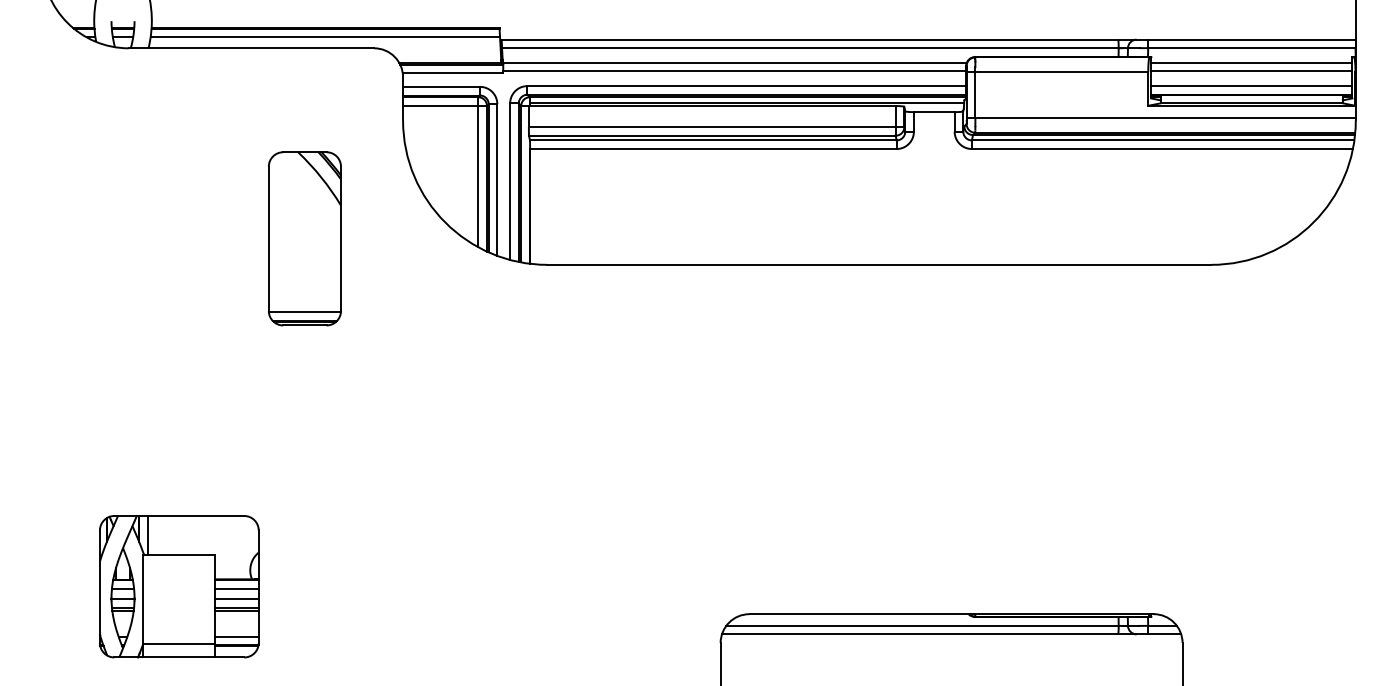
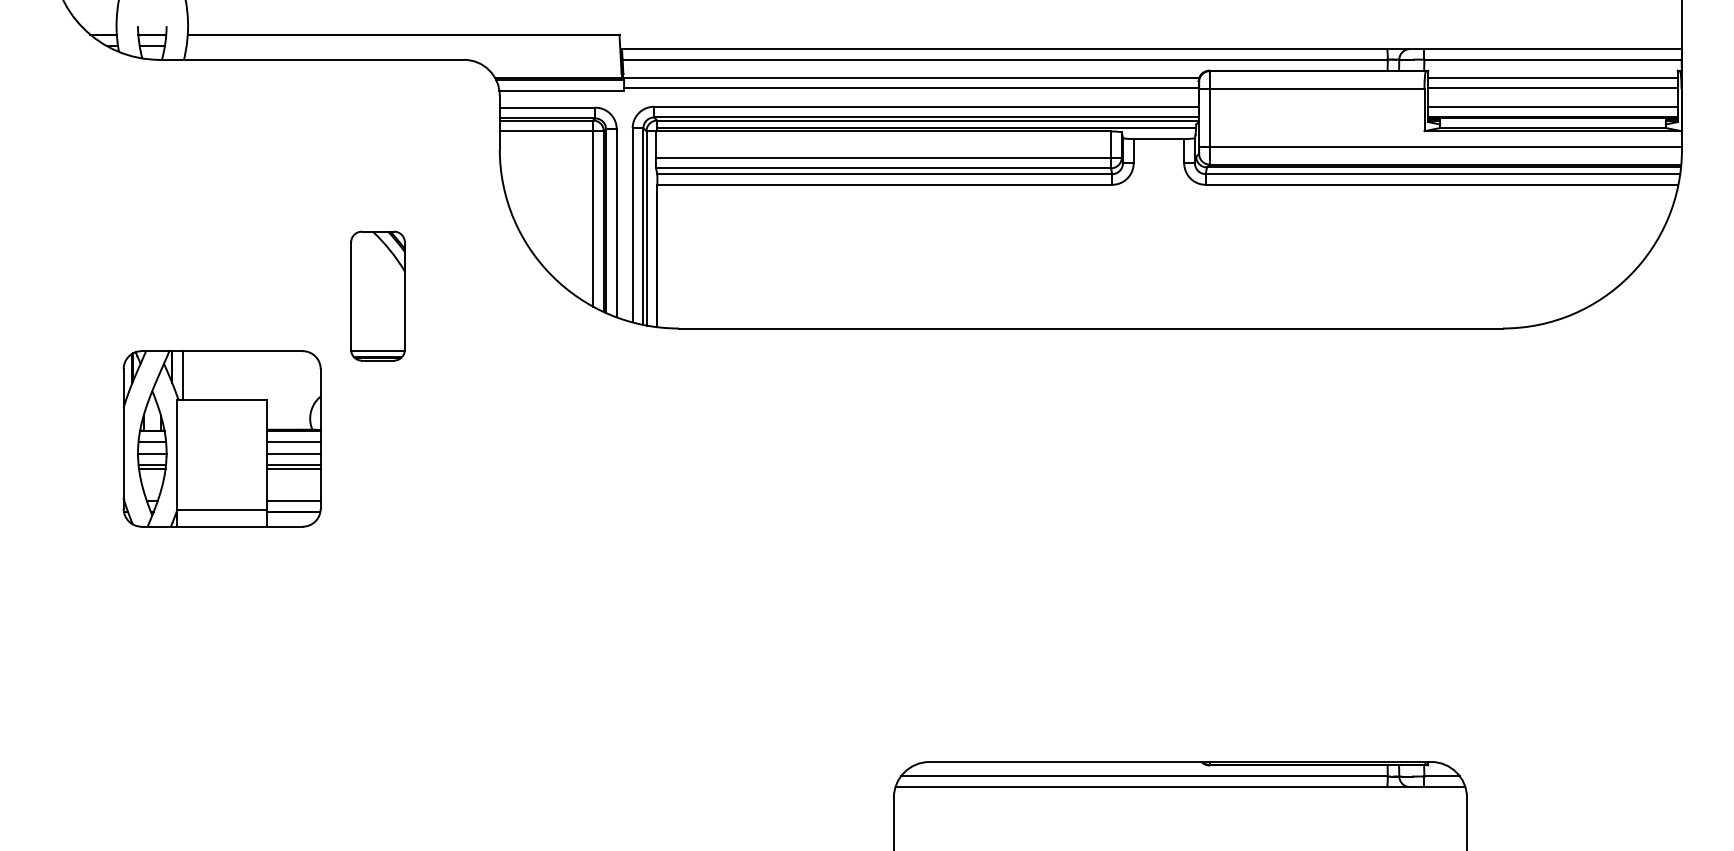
line: (325, 37) -> (403, 46), removed
part: (304, 238) -> (377, 295), size x0.6
part: (178, 586) -> (221, 438), moved

